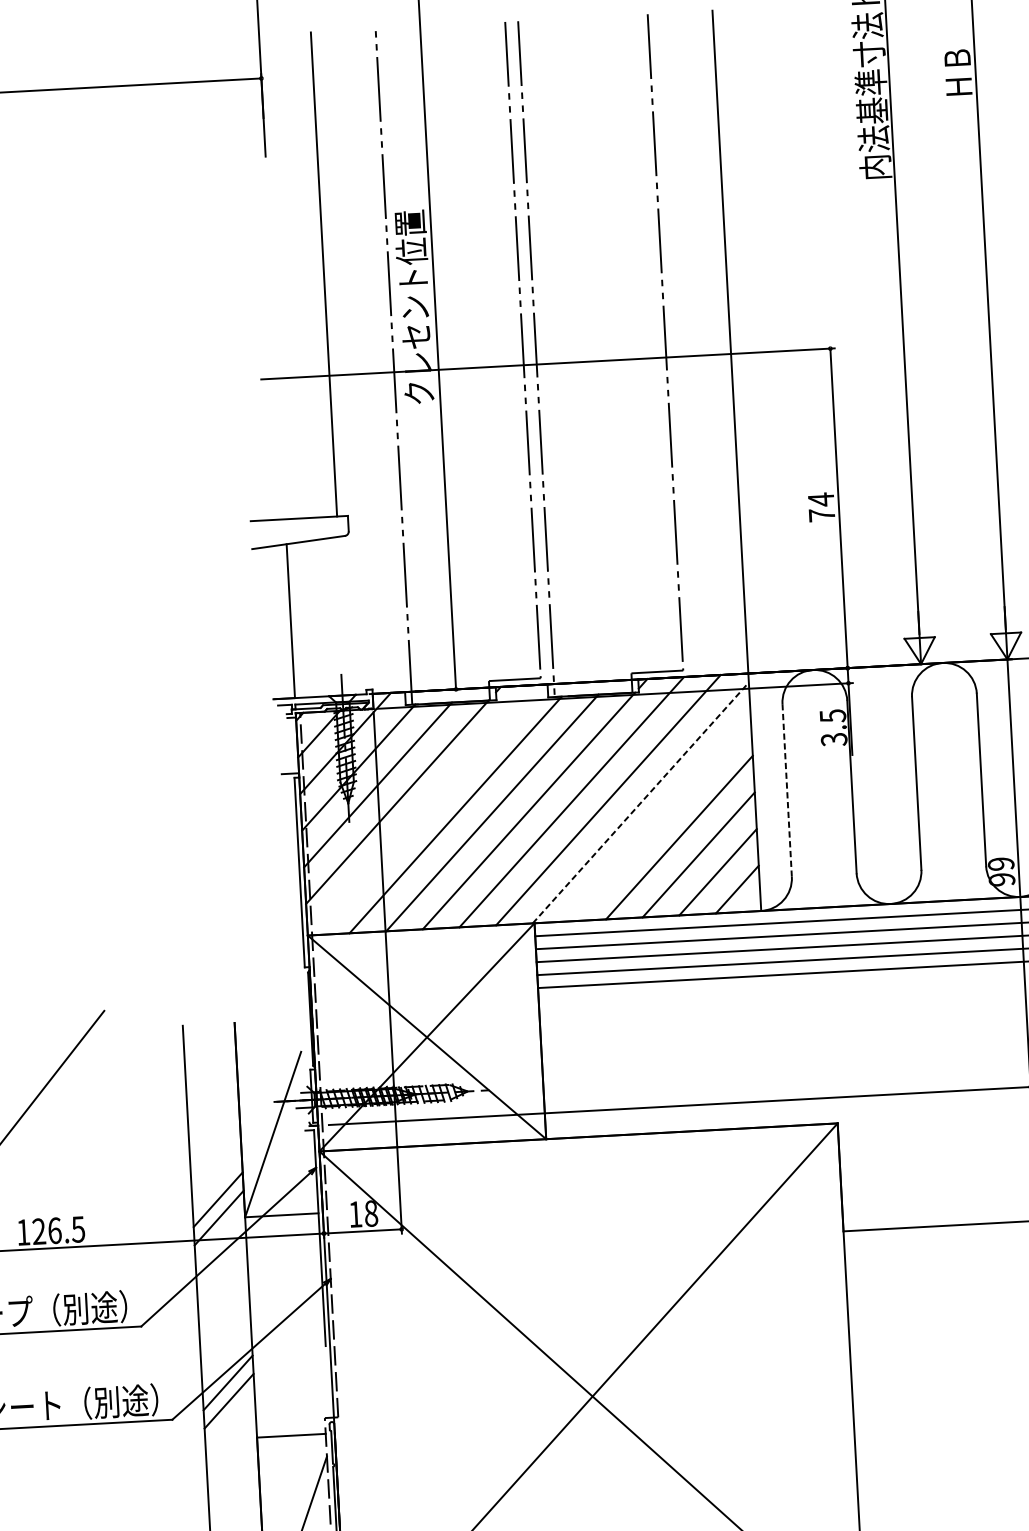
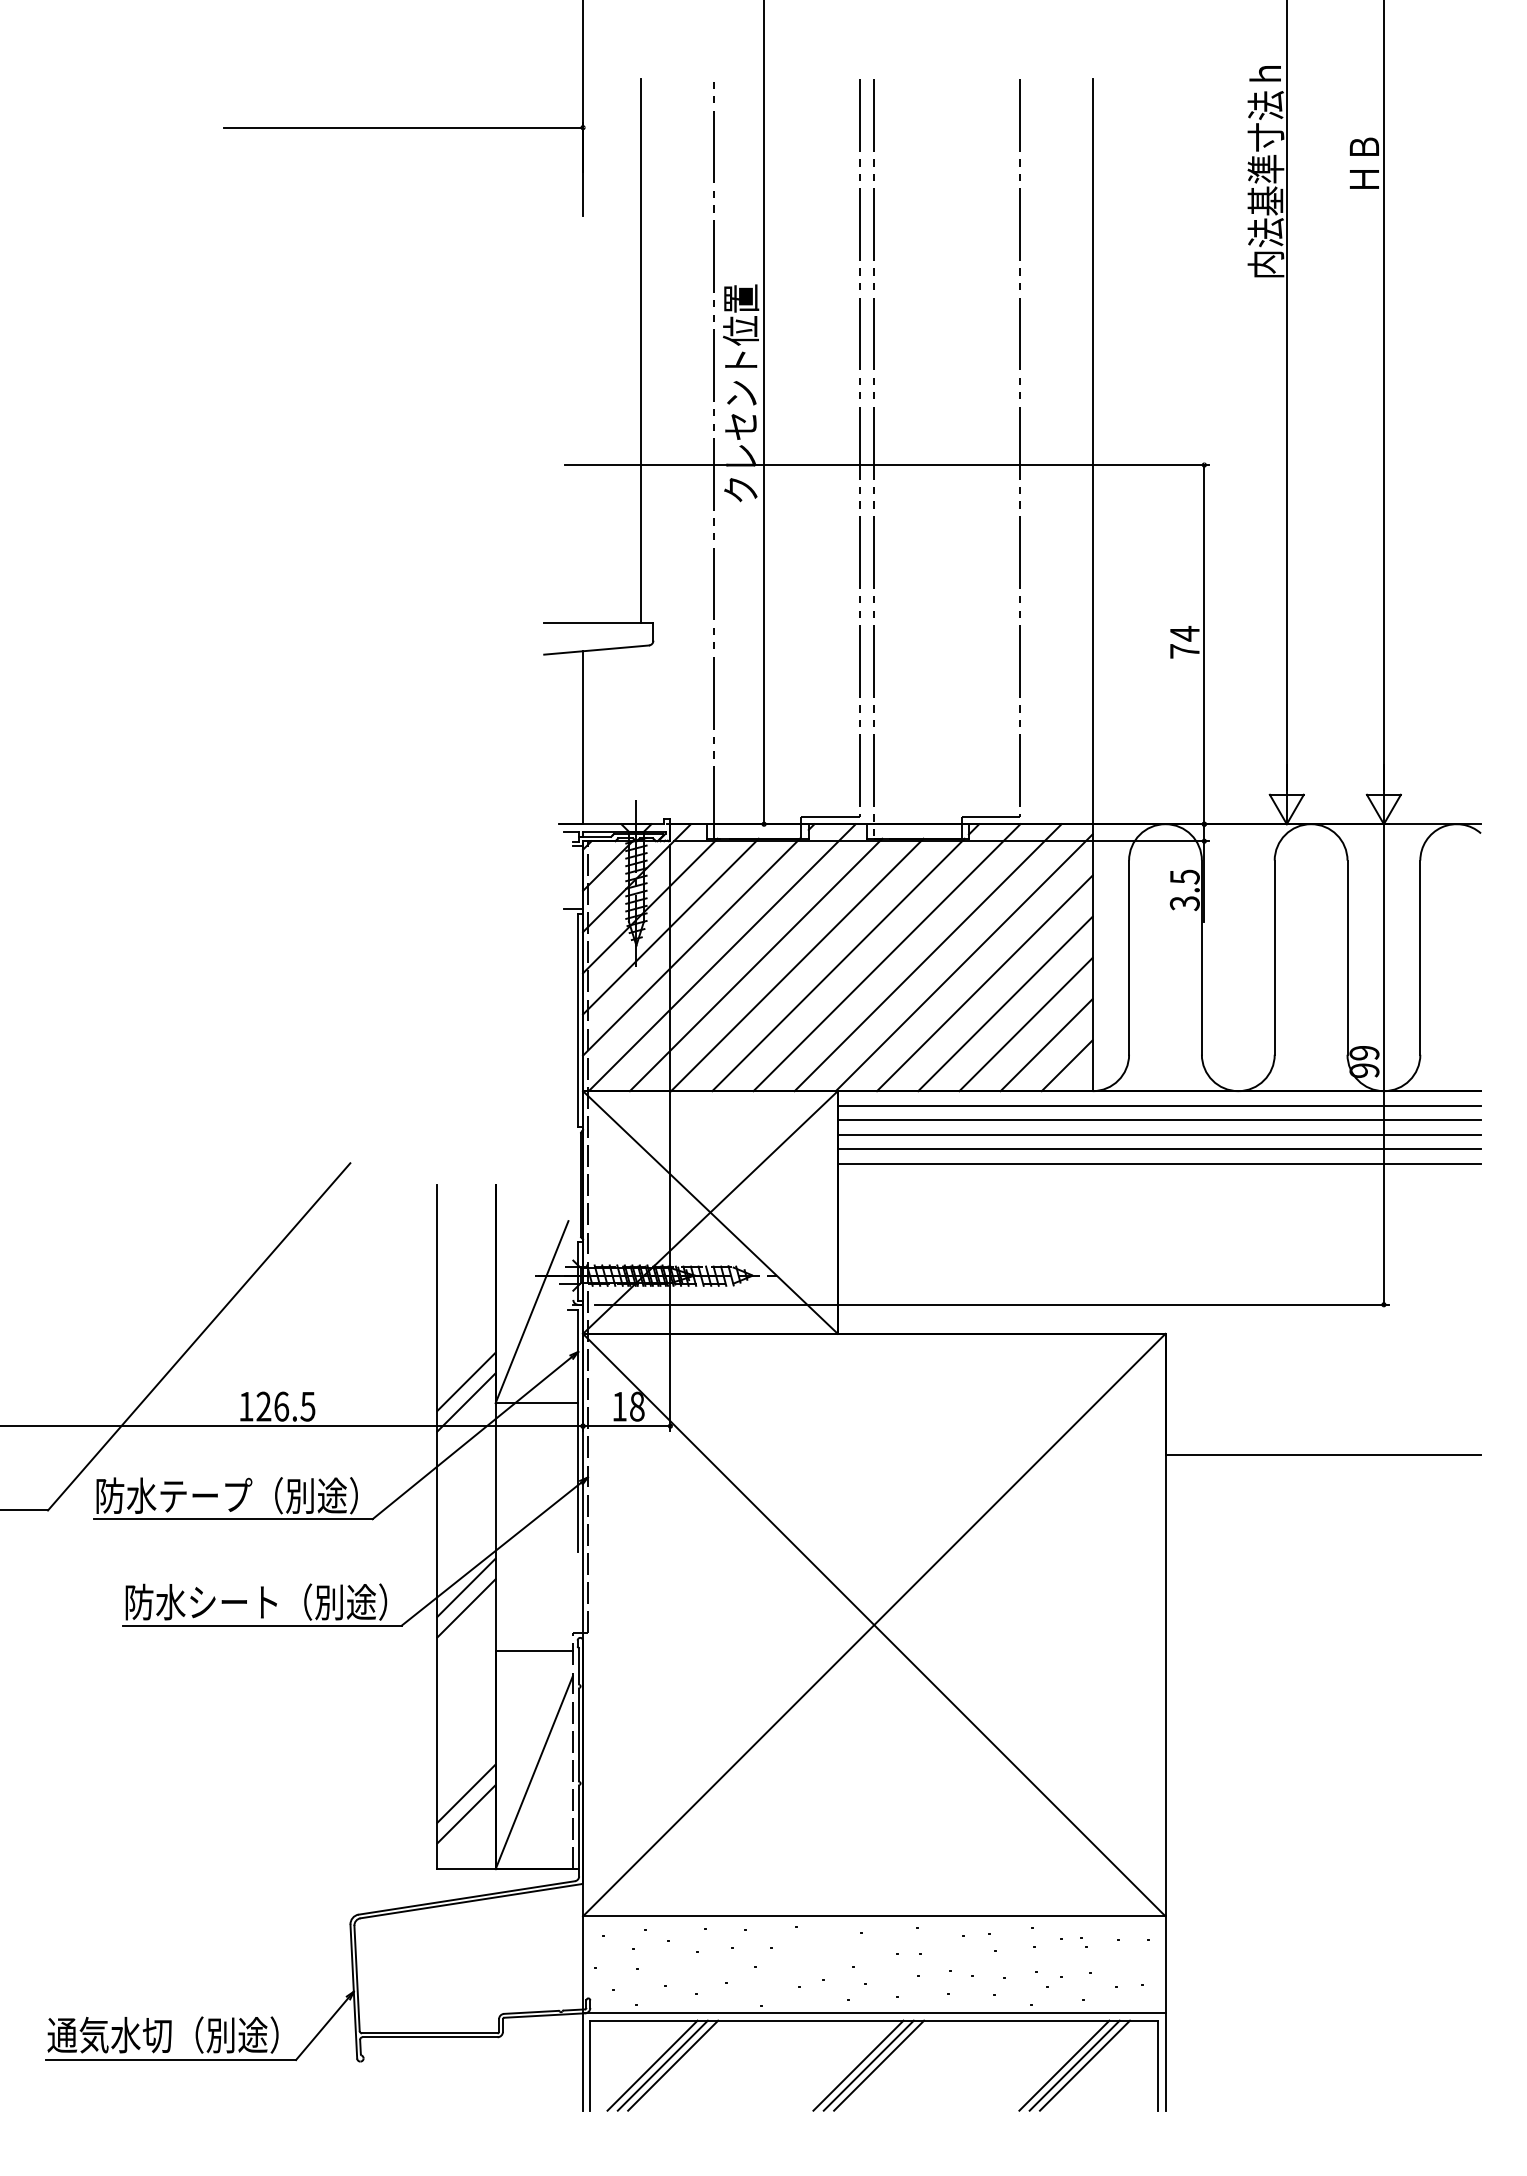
line: (787, 791) -> (1129, 958), dashed -> solid
line: (640, 802) -> (964, 962), dashed -> solid
line: (424, 809) -> (721, 957), added
line: (659, 820) -> (984, 983), added

